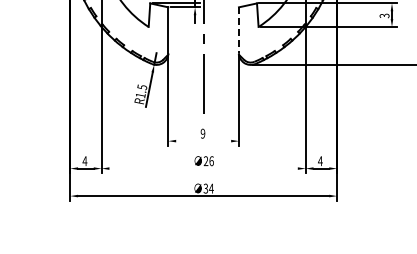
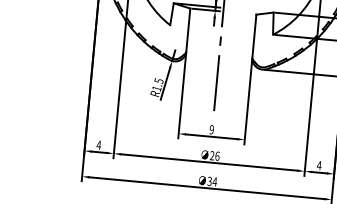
line: (238, 30) -> (253, 36), dashed -> solid
line: (203, 141) -> (211, 137), added
line: (203, 168) -> (209, 162), added

